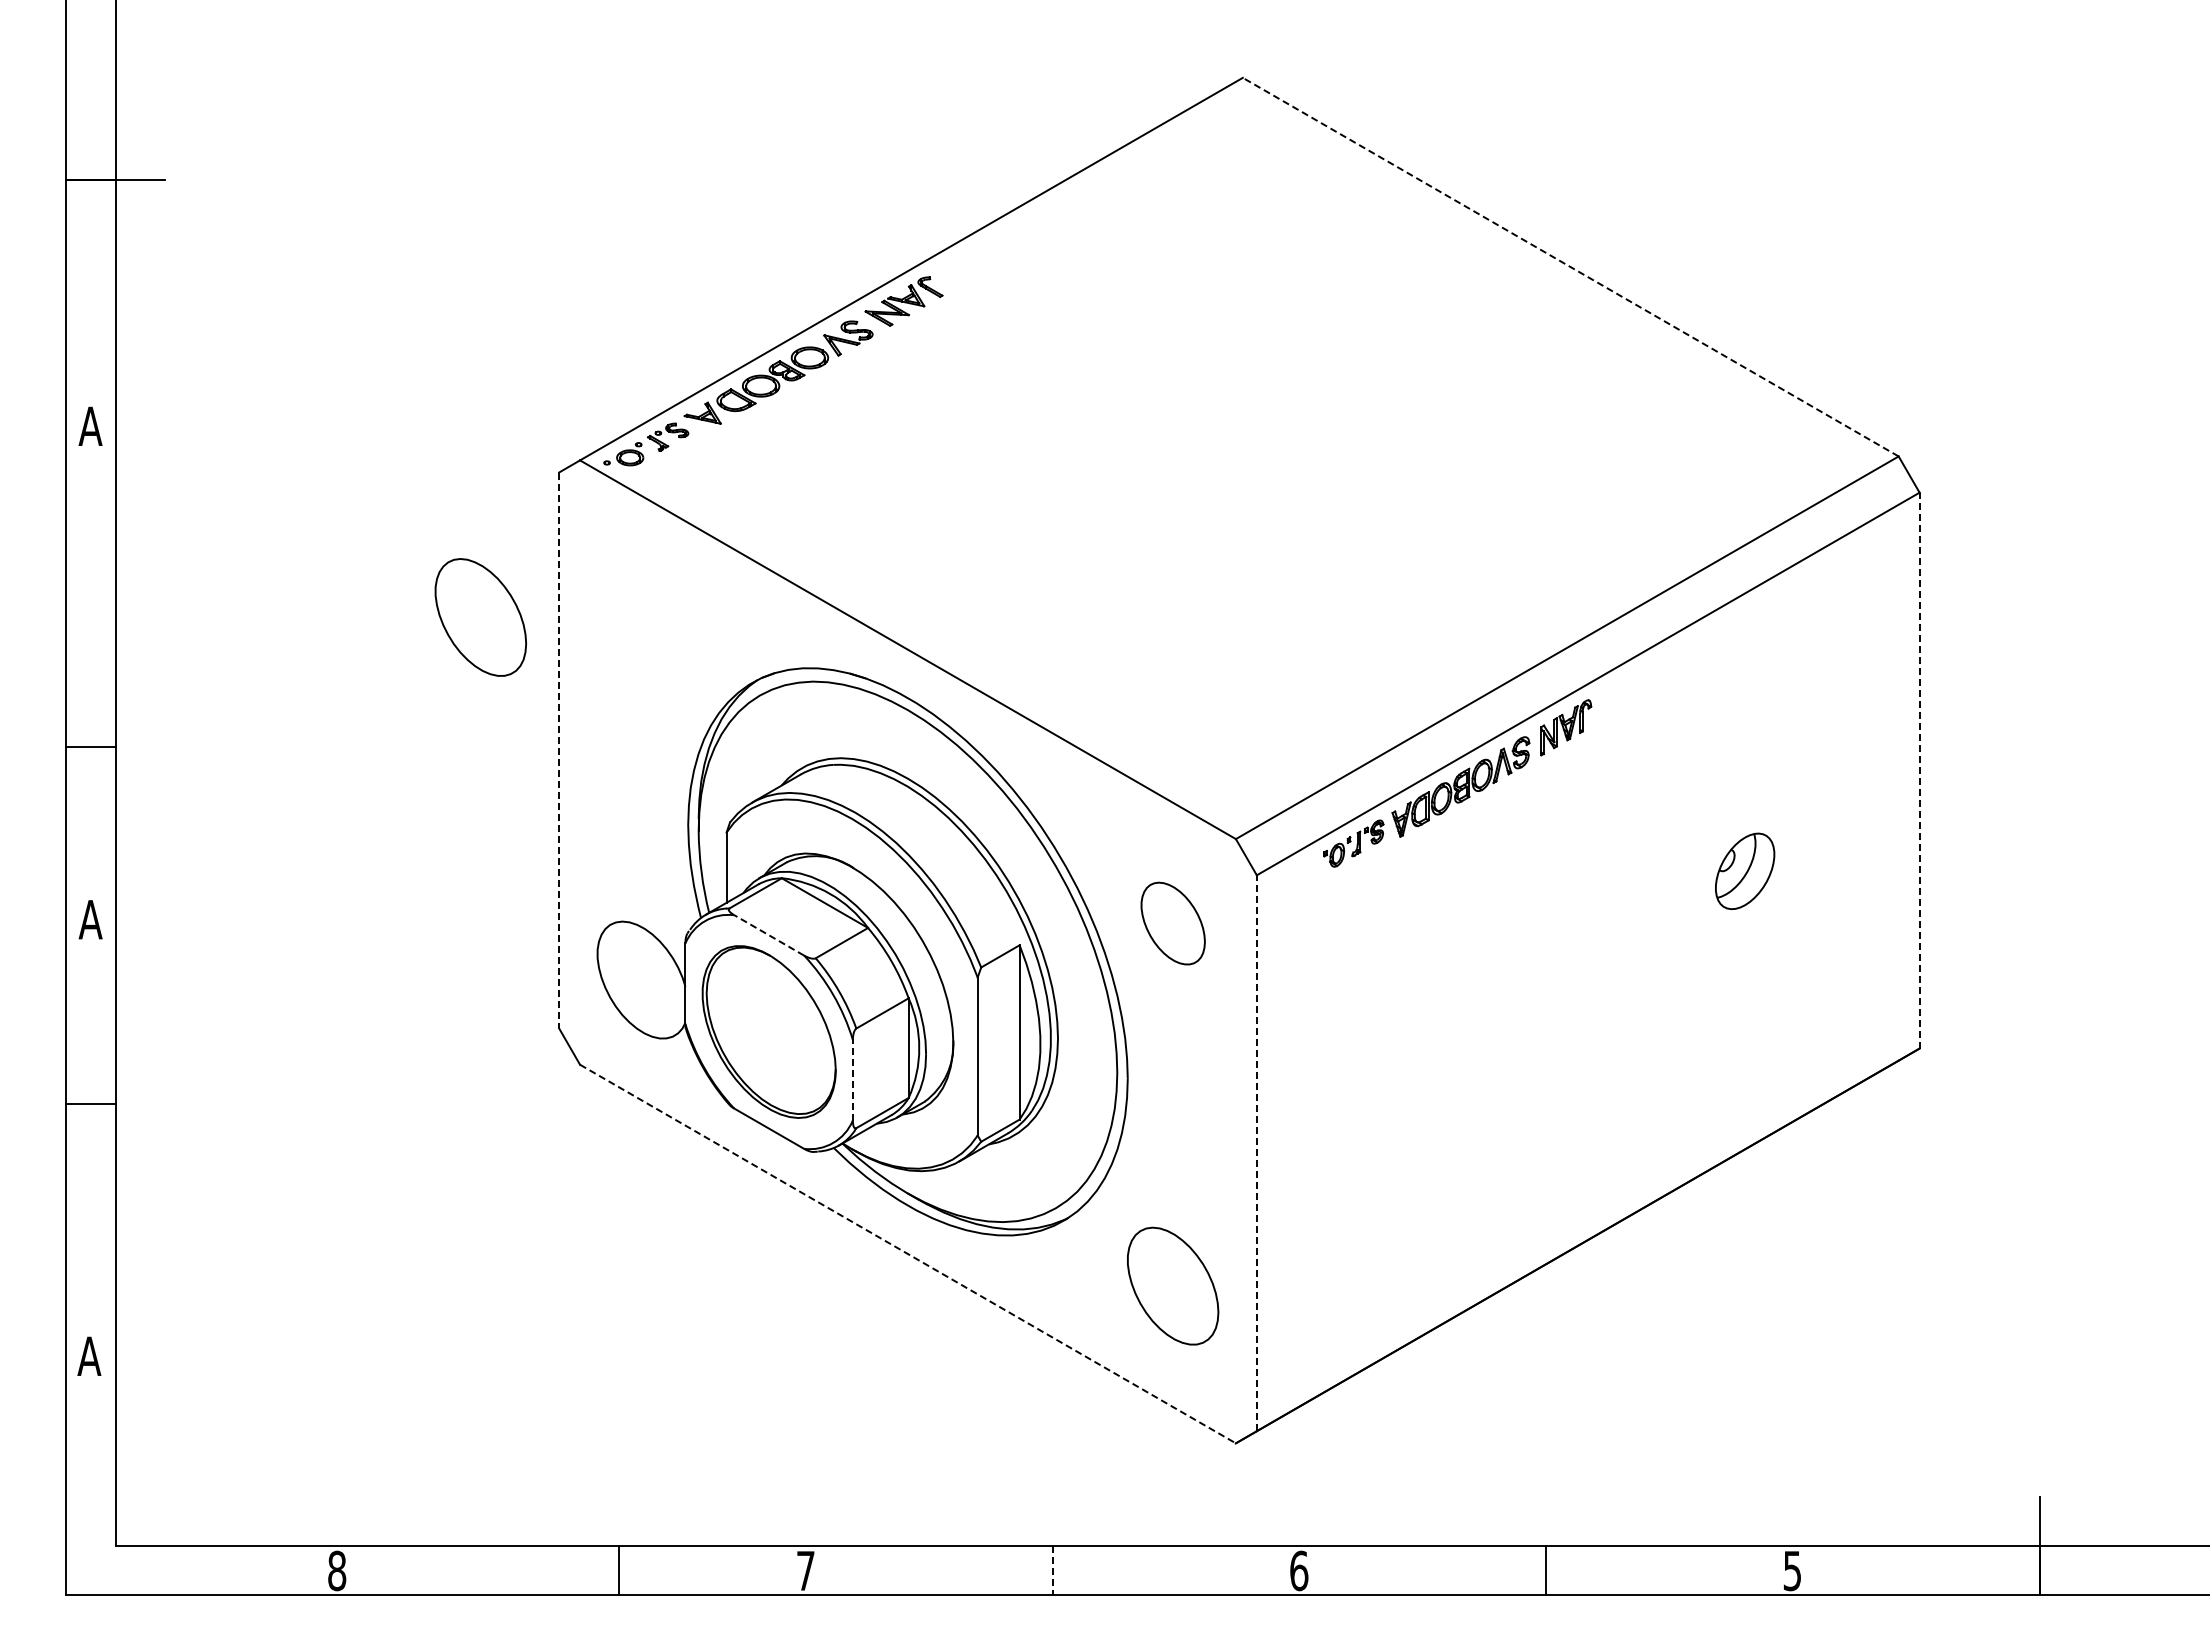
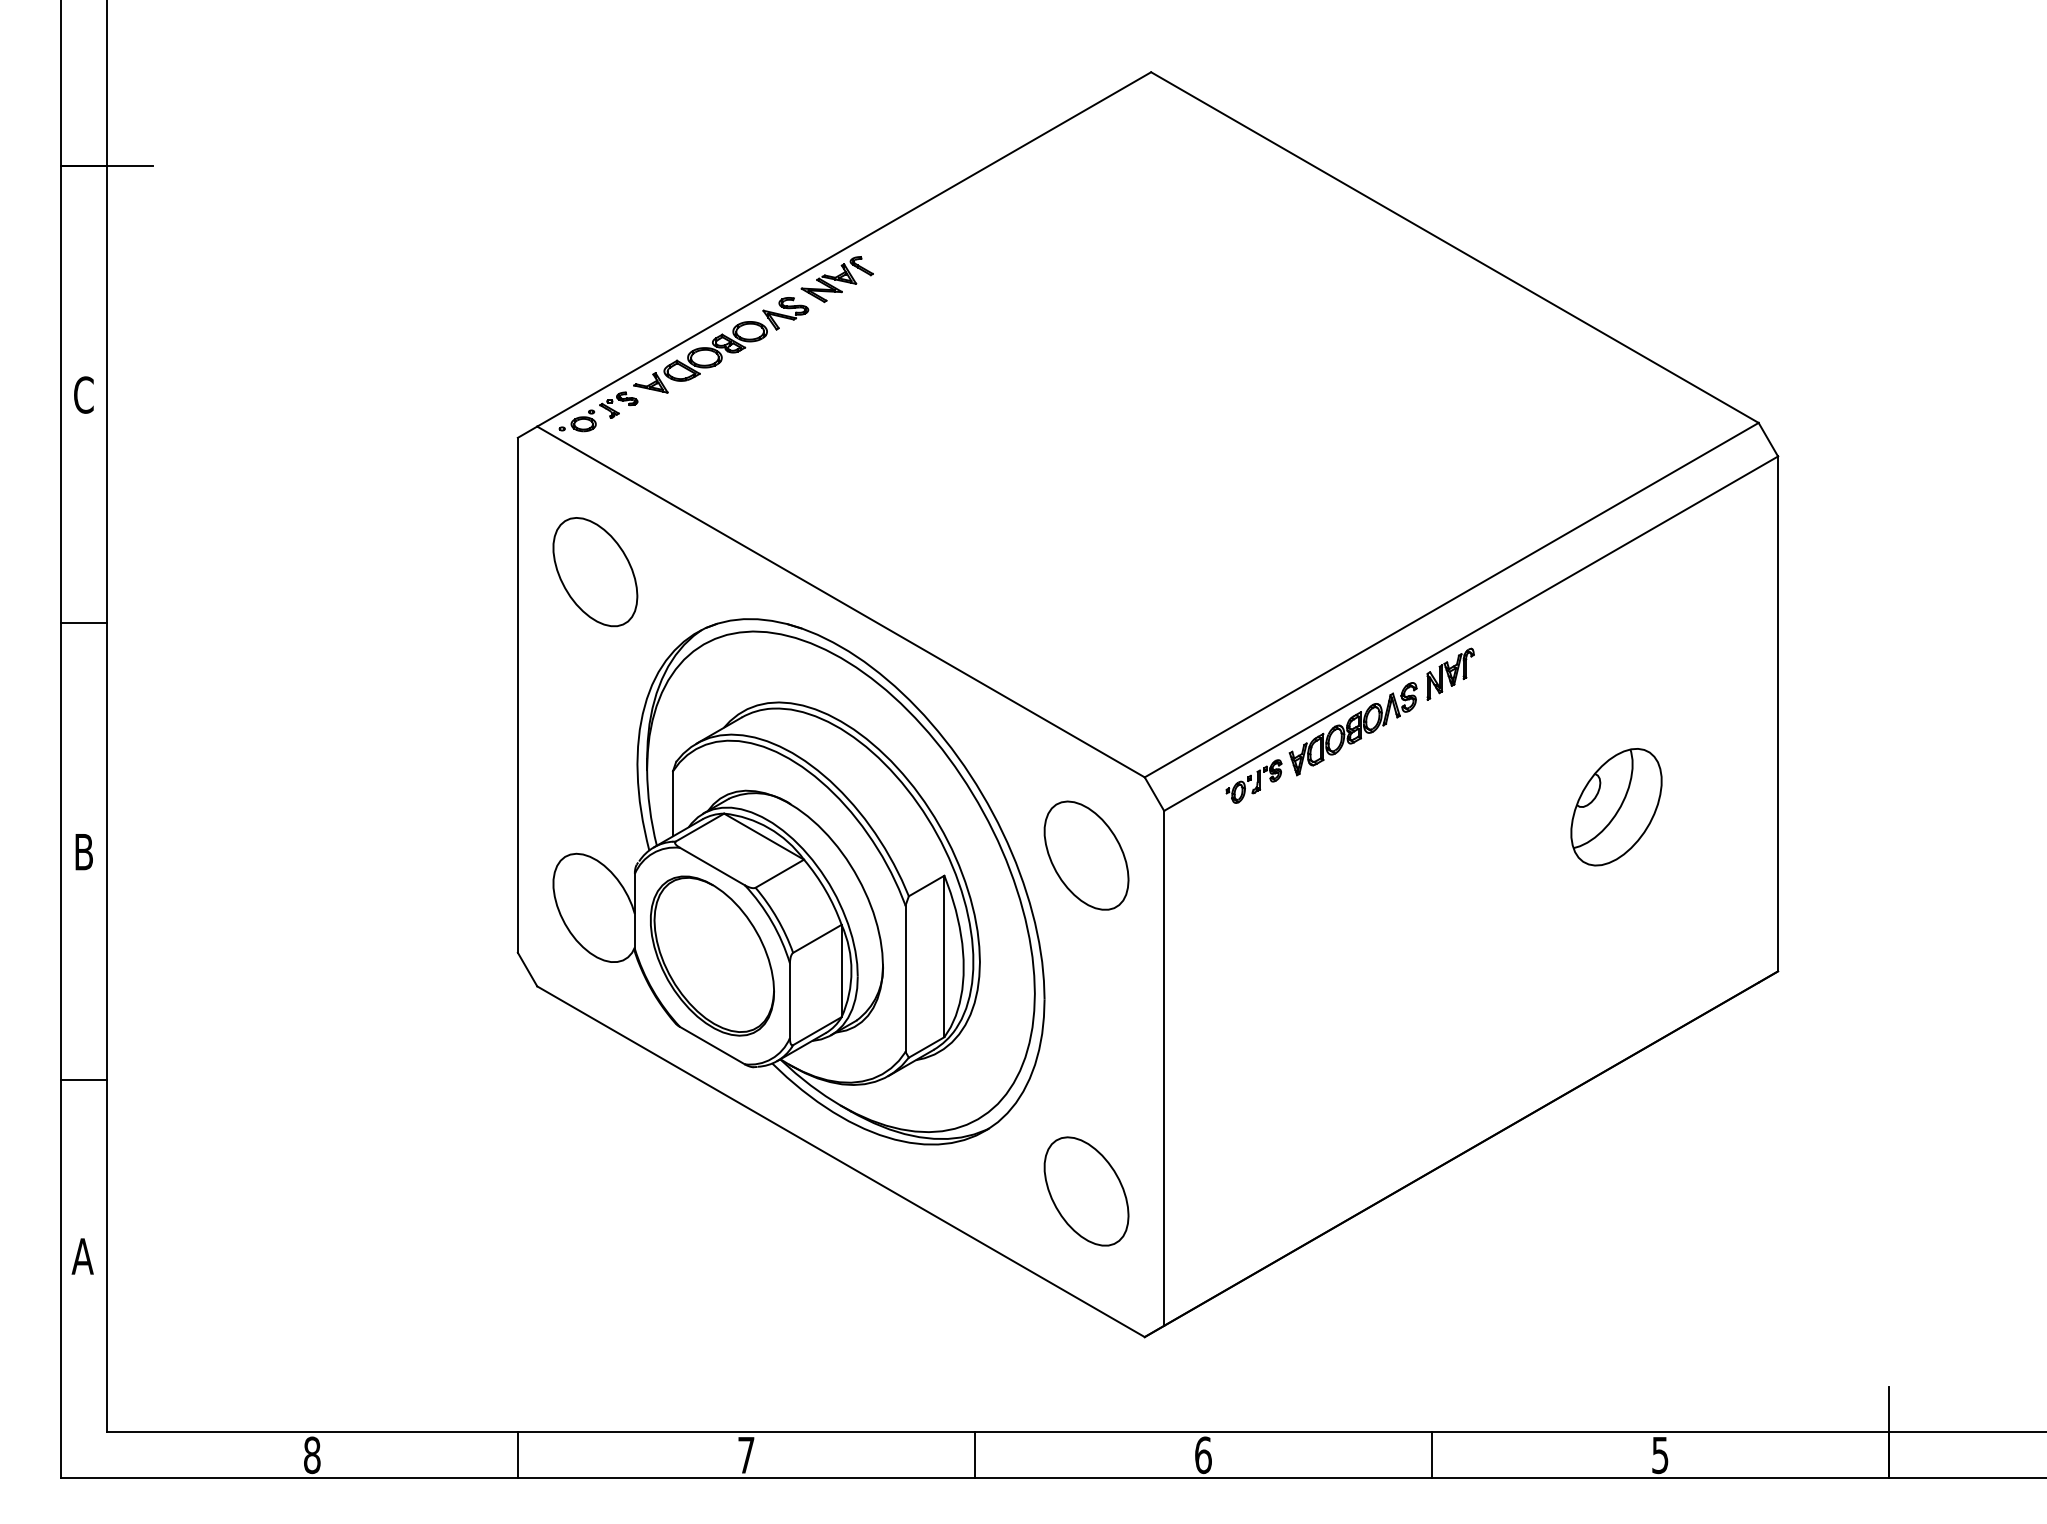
line: (1570, 267) -> (1454, 247), dashed -> solid
text: (90, 426) -> (83, 395), A -> C
part: (480, 617) -> (595, 572), moved
line: (90, 746) -> (83, 623), moved
line: (559, 750) -> (518, 695), dashed -> solid
line: (1919, 770) -> (1777, 713), dashed -> solid
part: (1744, 871) -> (1615, 807), size x1.67
text: (90, 919) -> (83, 851), A -> B
part: (1173, 923) -> (1086, 855), size x1.43
line: (768, 935) -> (711, 866), dashed -> solid
line: (852, 1079) -> (789, 1000), dashed -> solid
line: (90, 1104) -> (83, 1080), moved
line: (1256, 1153) -> (1163, 1068), dashed -> solid
line: (907, 1254) -> (840, 1162), dashed -> solid
line: (618, 1570) -> (518, 1454), moved
line: (1052, 1570) -> (974, 1454), dashed -> solid

